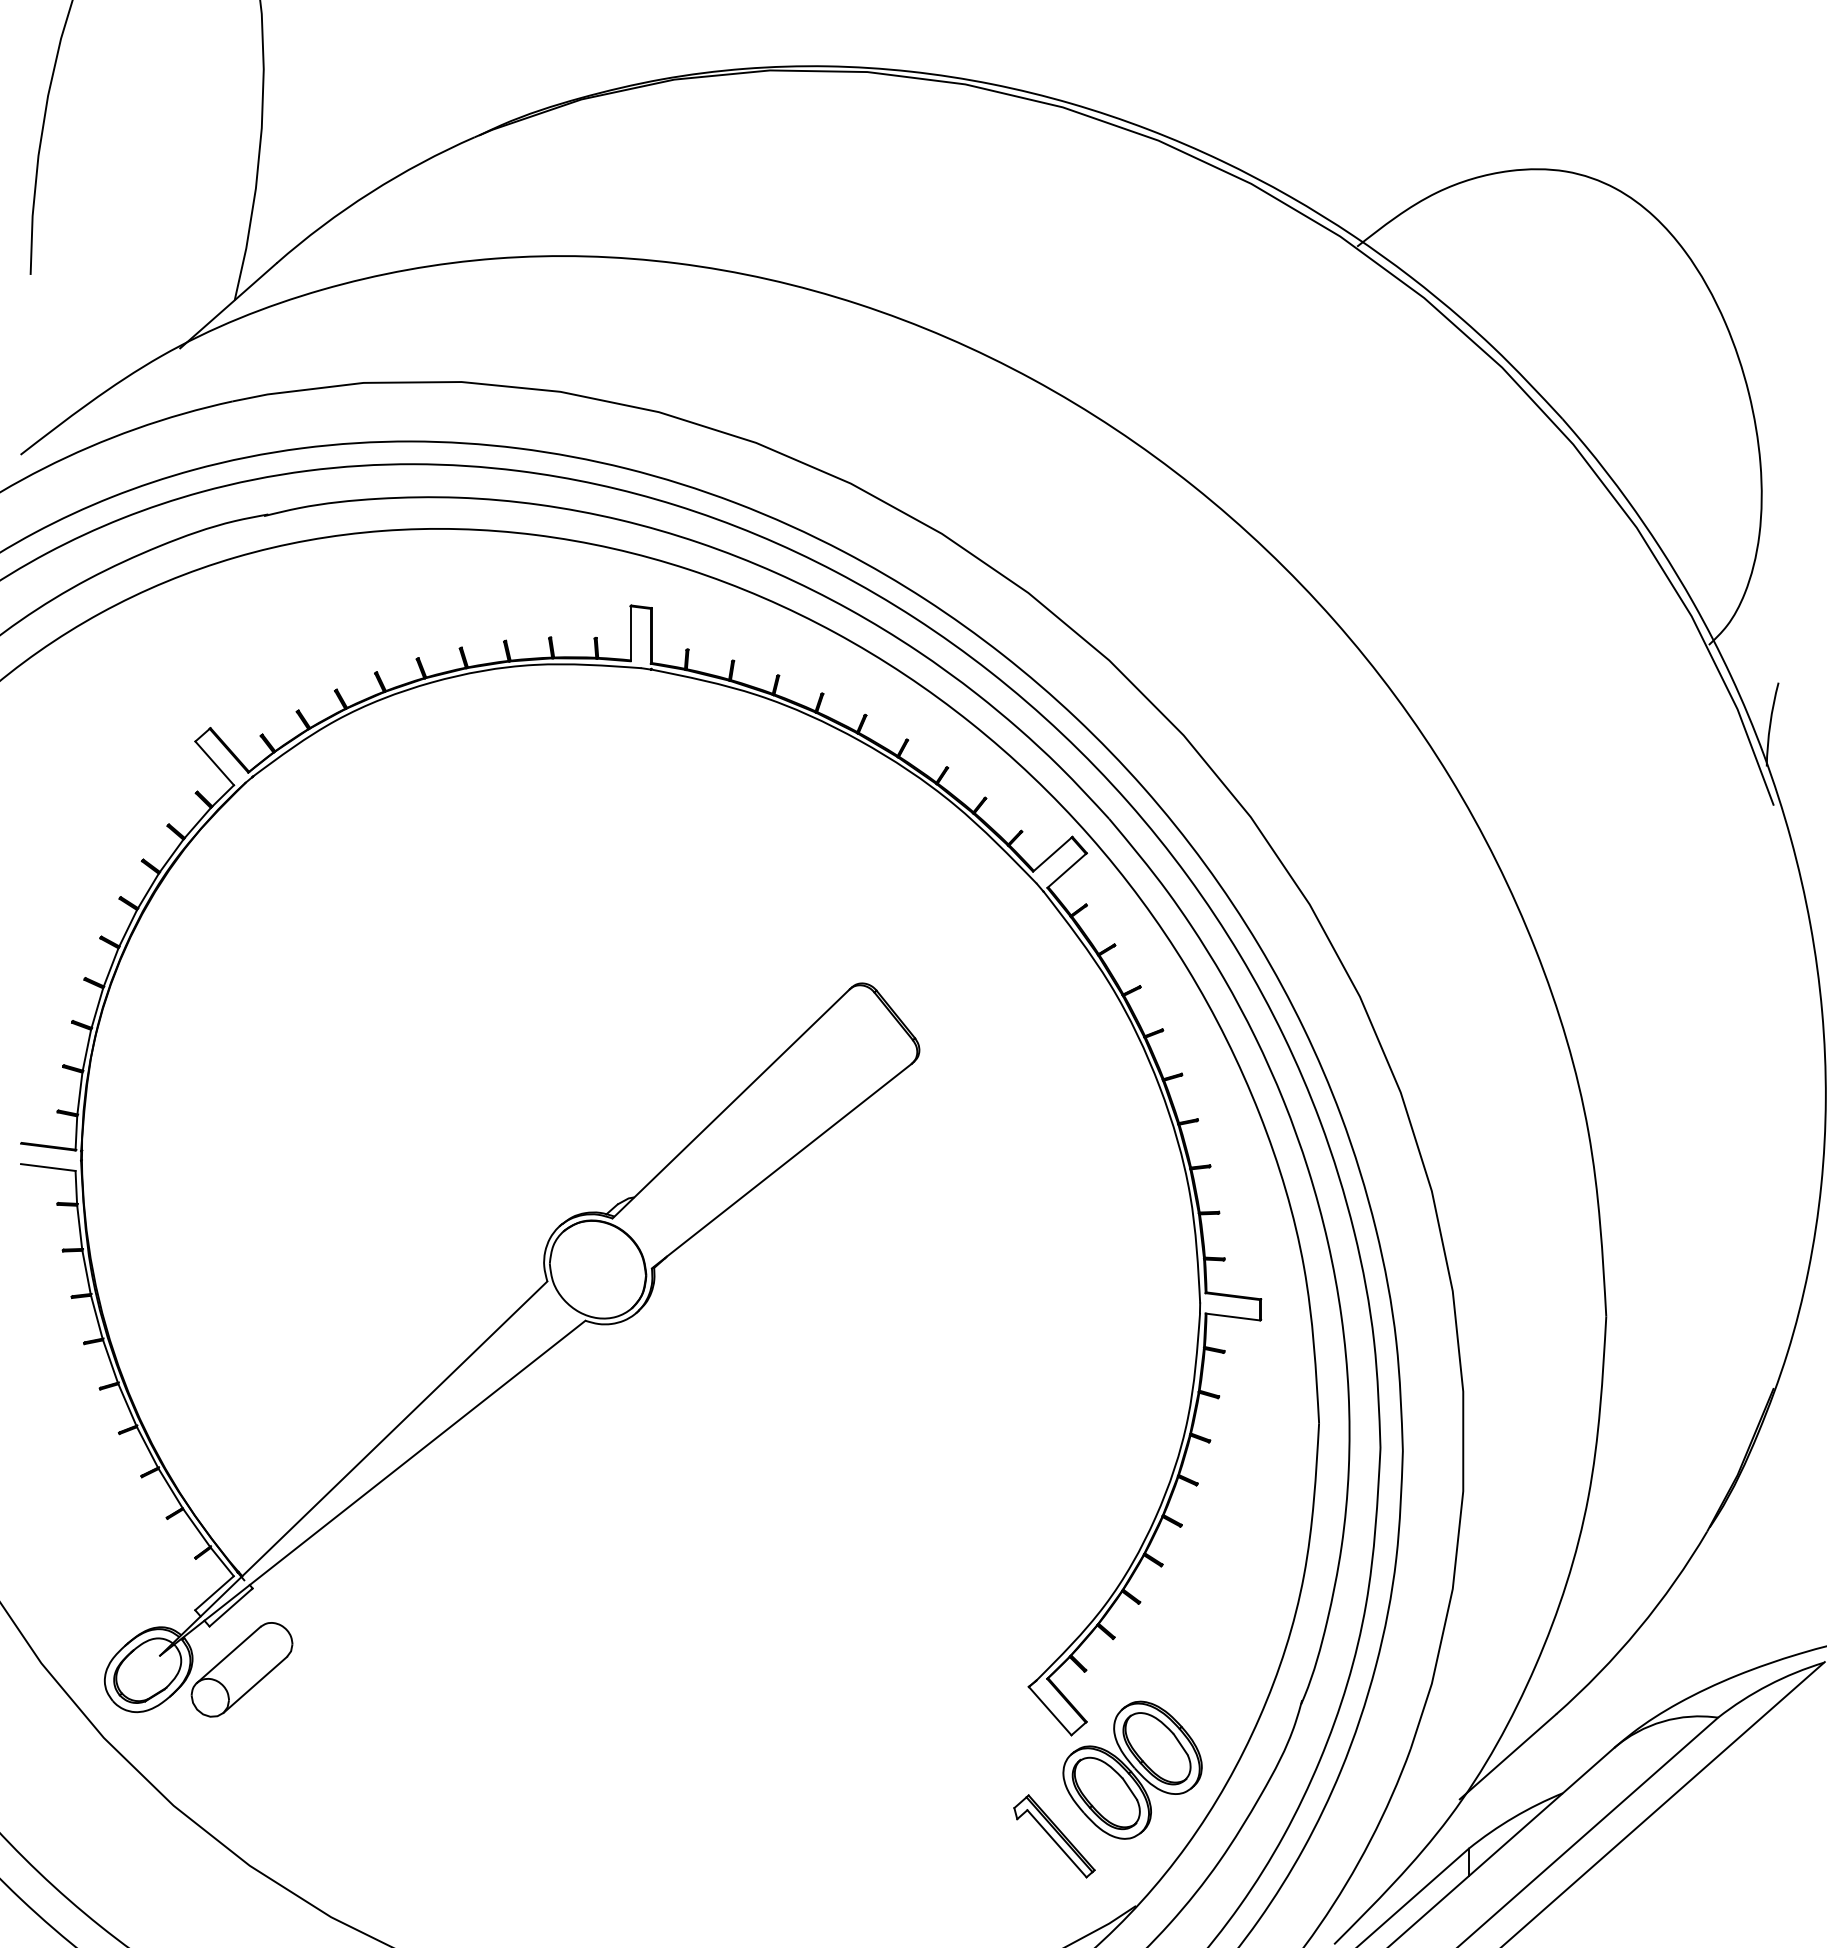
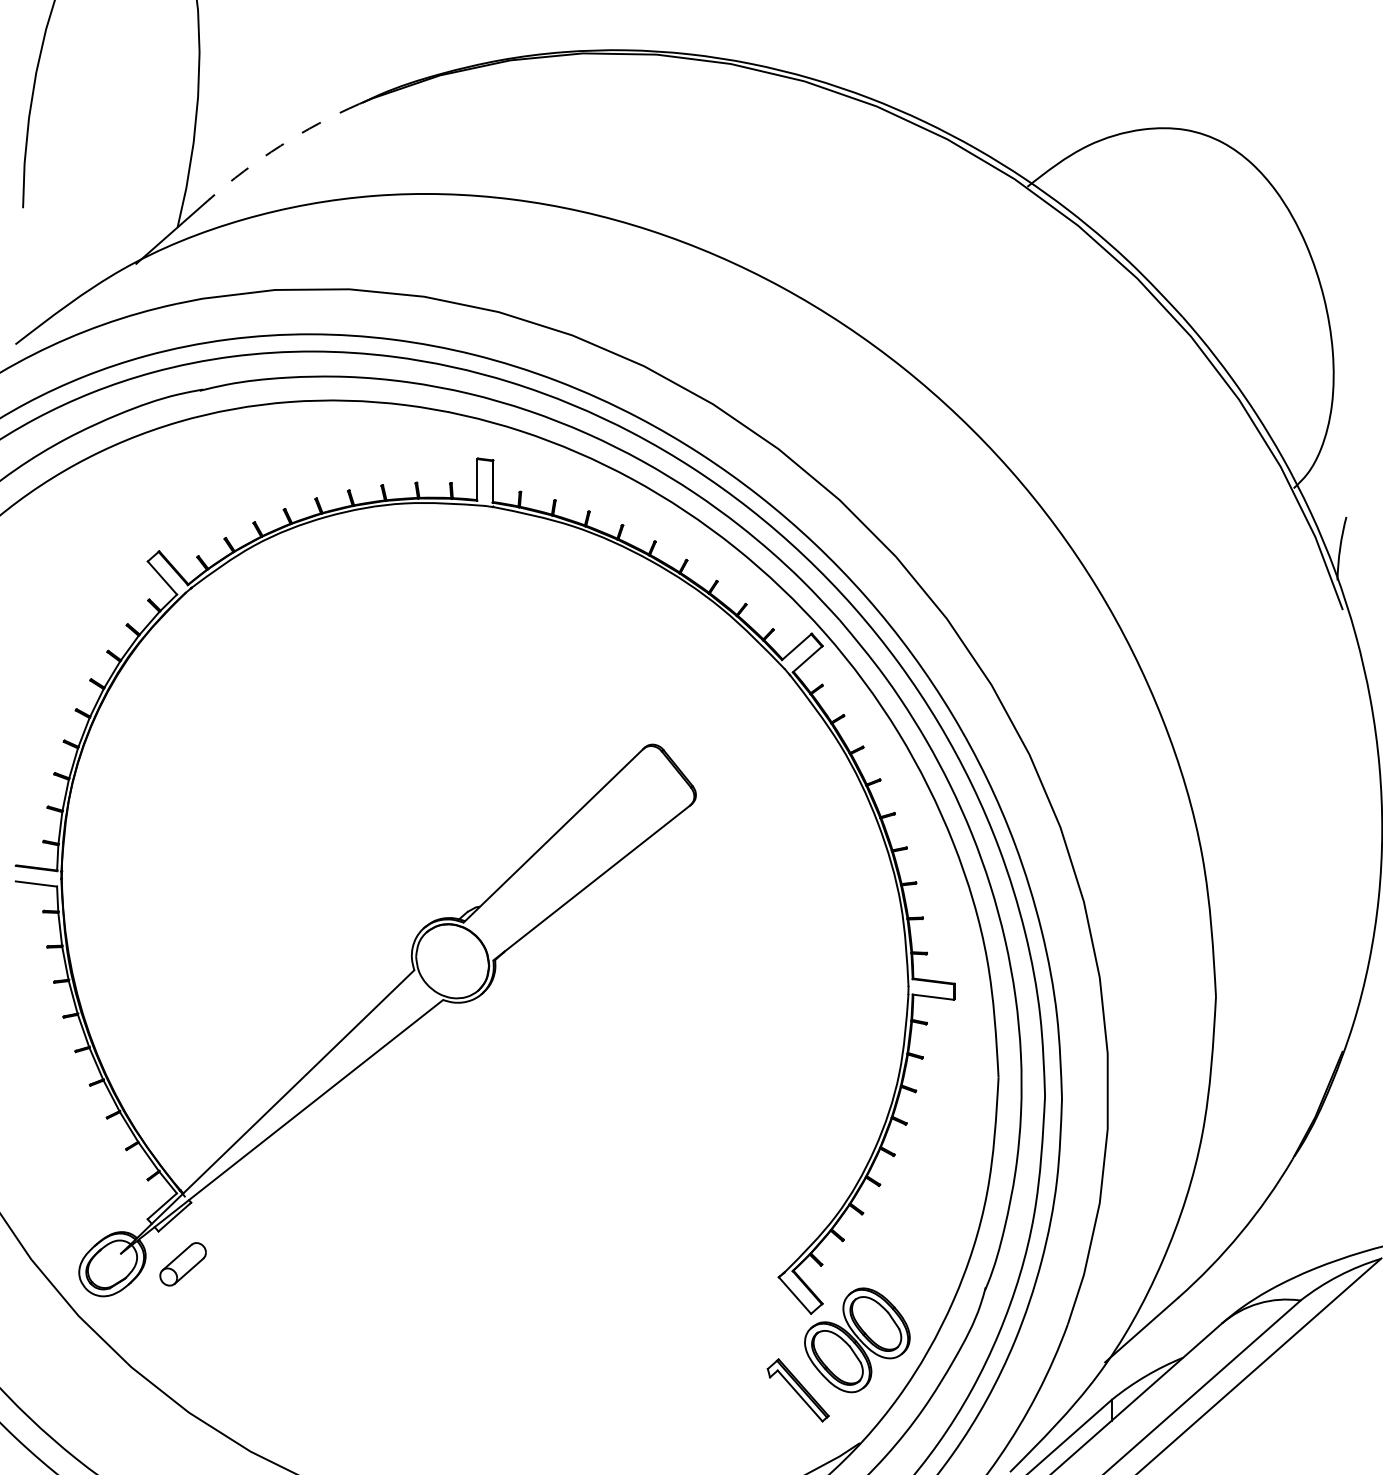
arc: (370, 192) -> (280, 145), solid -> dashed
part: (241, 1669) -> (182, 1264), size x0.6

